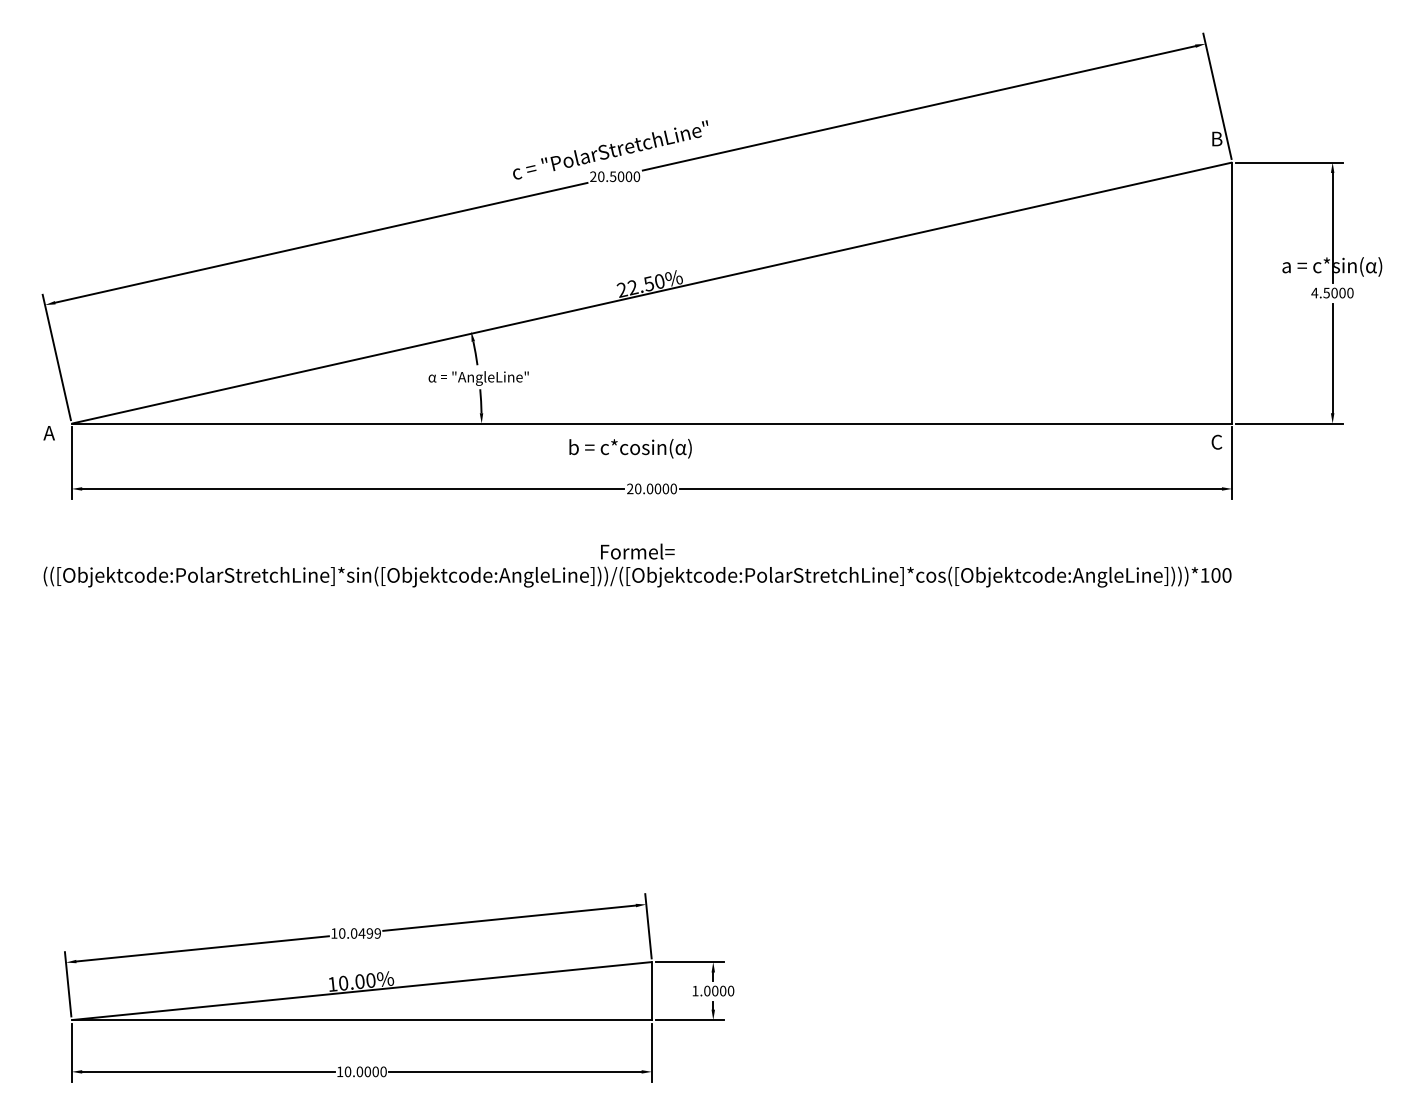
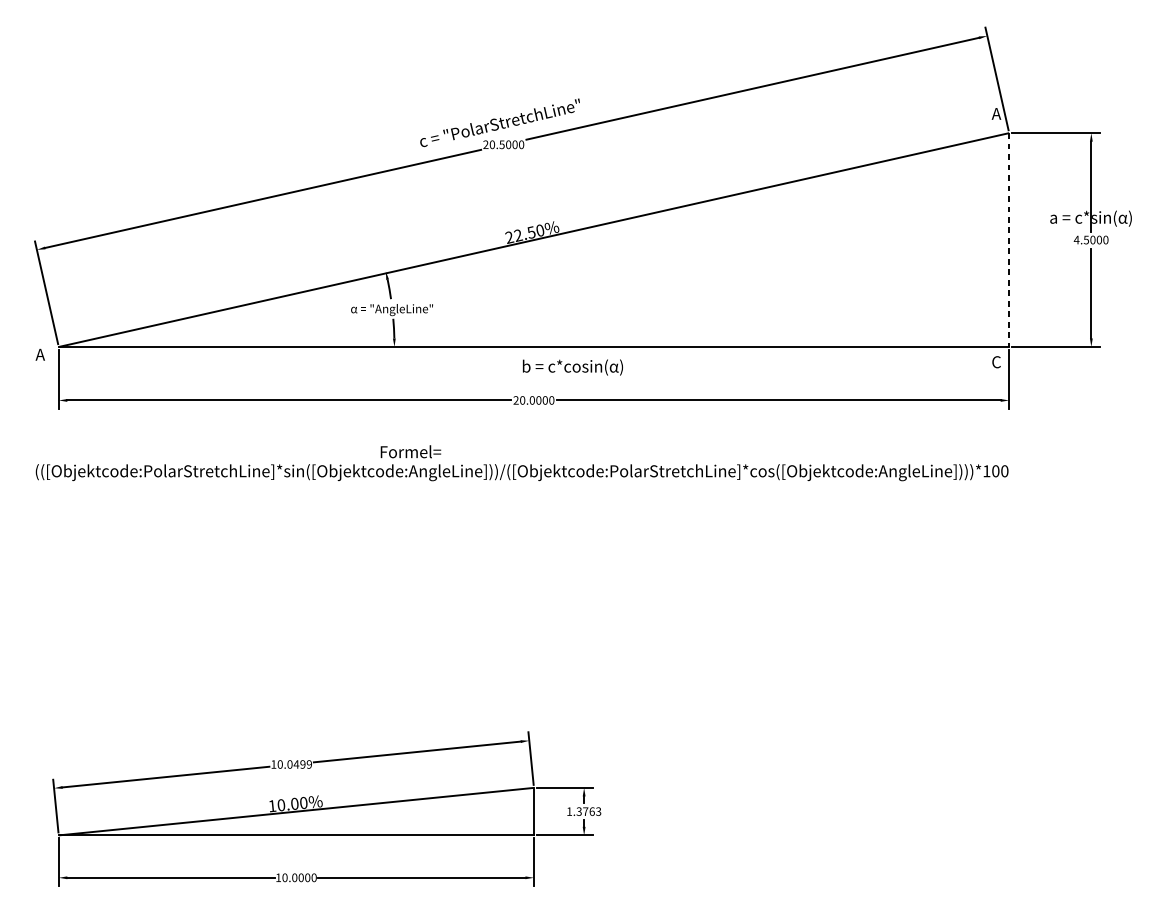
text: (1216, 138) -> (996, 113), B -> A
line: (1232, 293) -> (1009, 240), solid -> dashed
text: (630, 448) -> (572, 367), moved
text: (637, 551) -> (410, 451), moved
text: (719, 990) -> (589, 811), 1.0000 -> 1.3763

